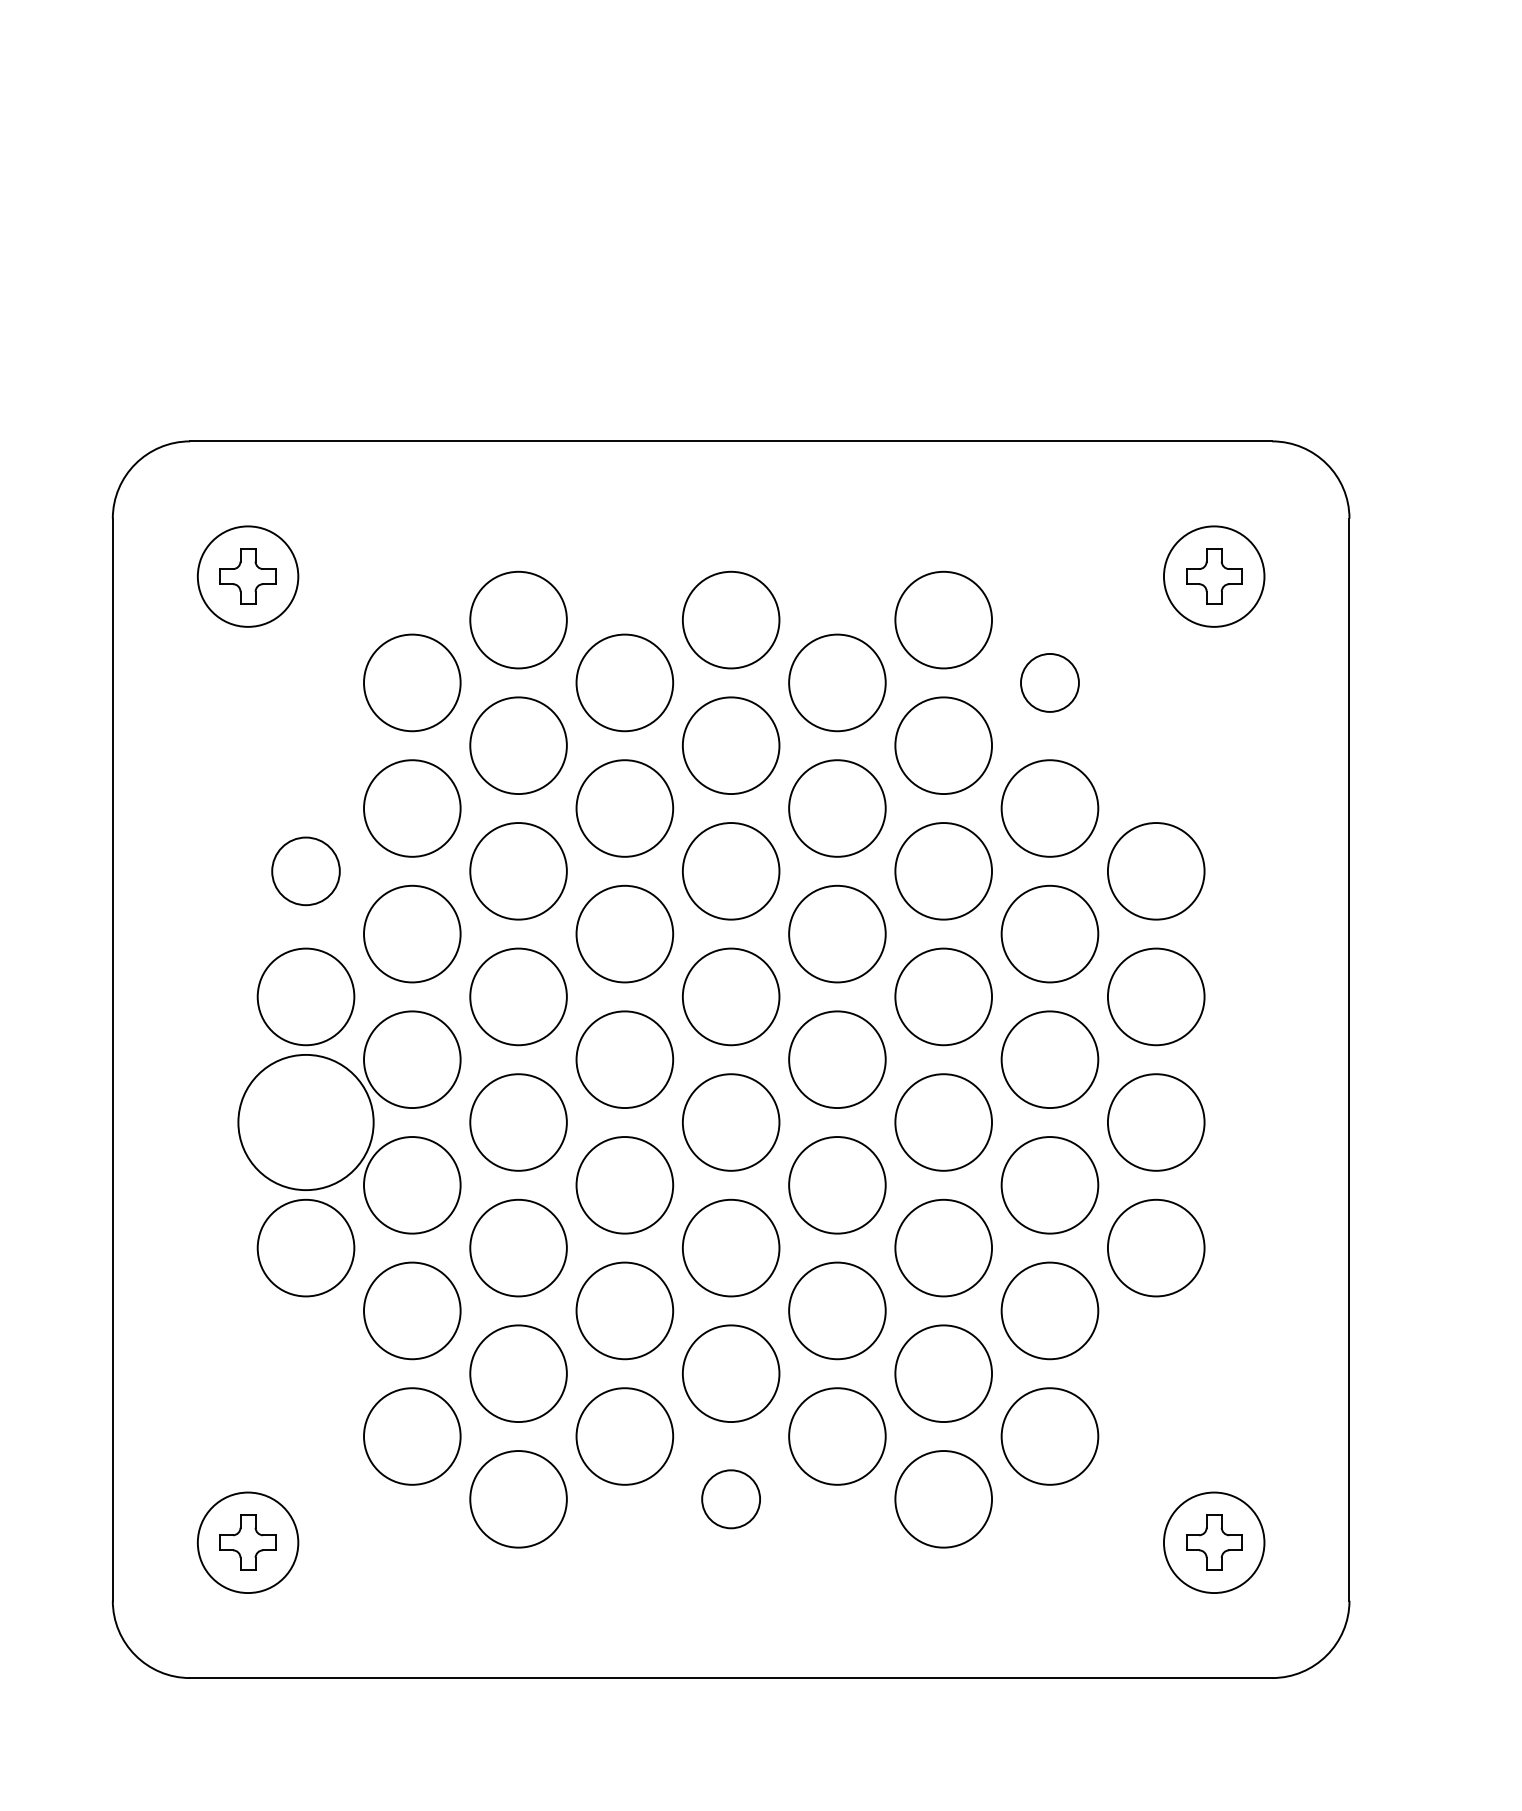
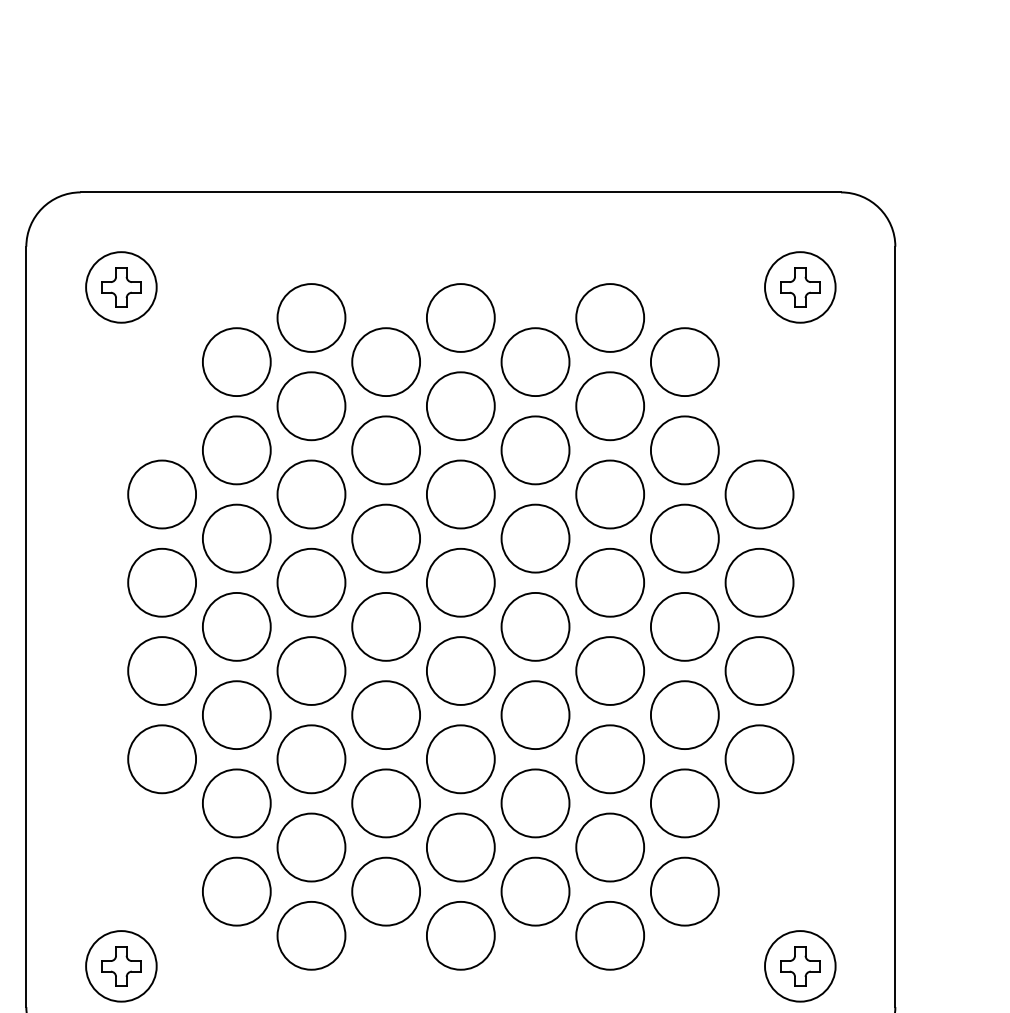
circle: (1049, 682) -> (684, 361), size x1.67
circle: (305, 871) -> (161, 494), size x1.43
circle: (305, 1122) -> (161, 671), size x0.71
circle: (730, 1499) -> (460, 935), size x1.67

